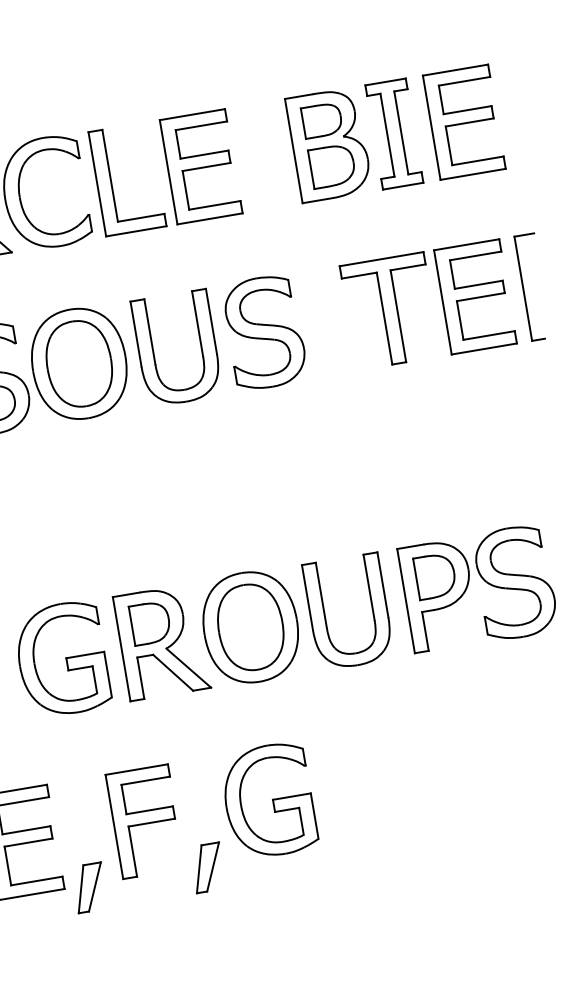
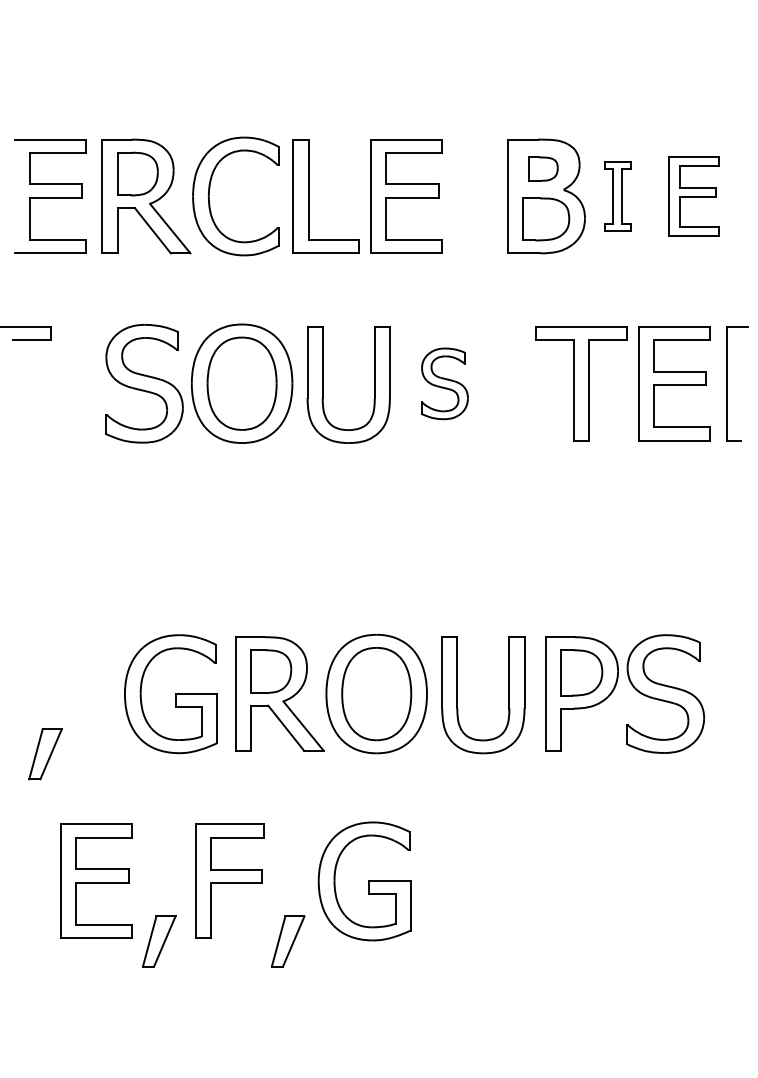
part: (322, 119) -> (543, 168), size x0.7
part: (463, 122) -> (693, 196), size x0.7
part: (394, 134) -> (617, 196), size x0.6
part: (264, 332) -> (444, 383), size x0.6

